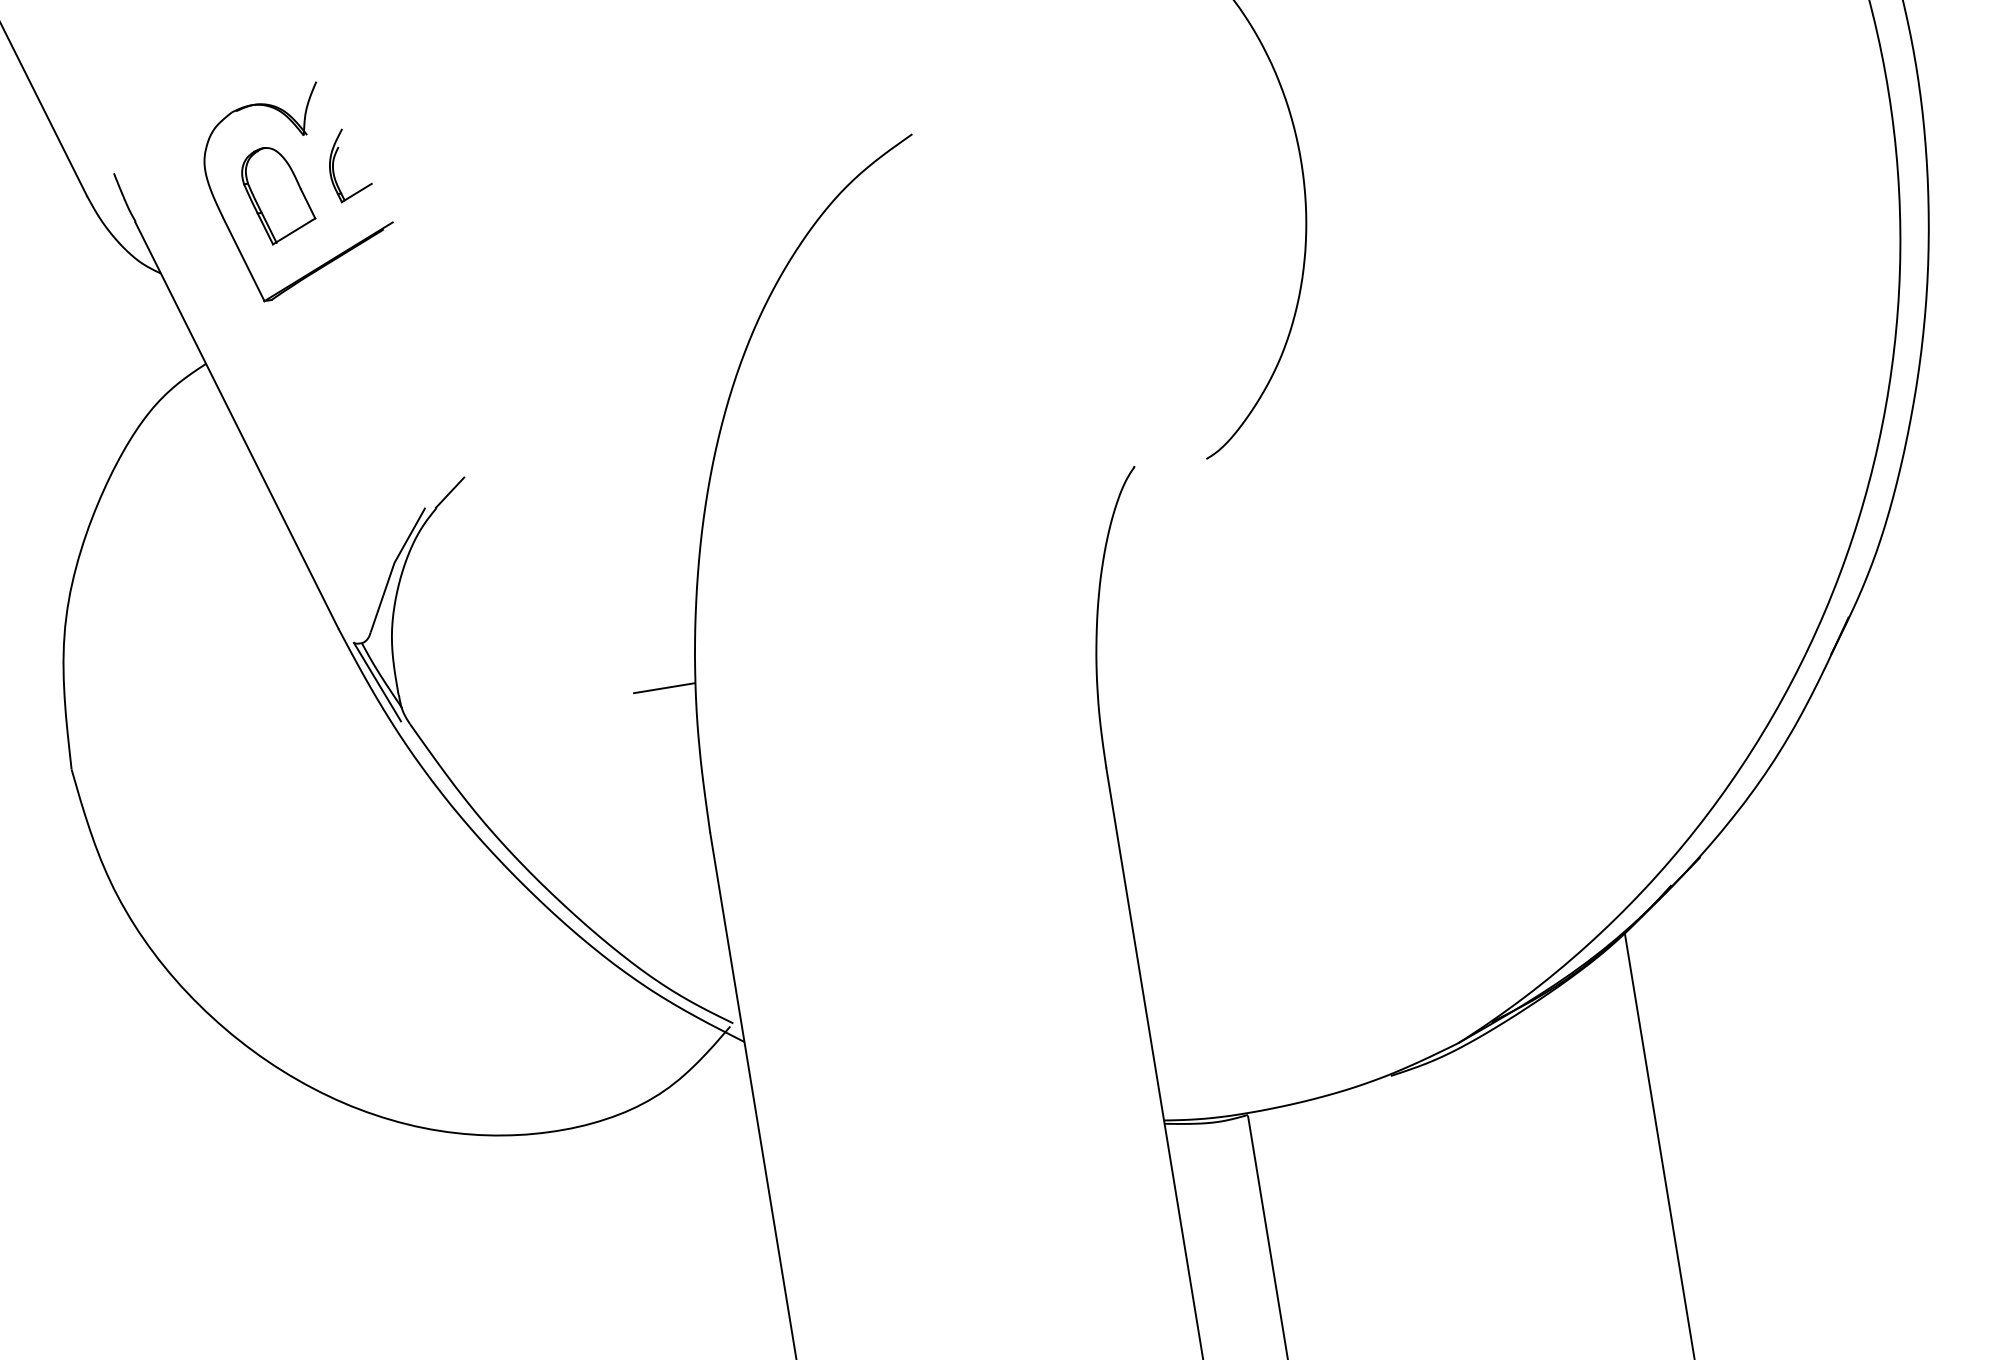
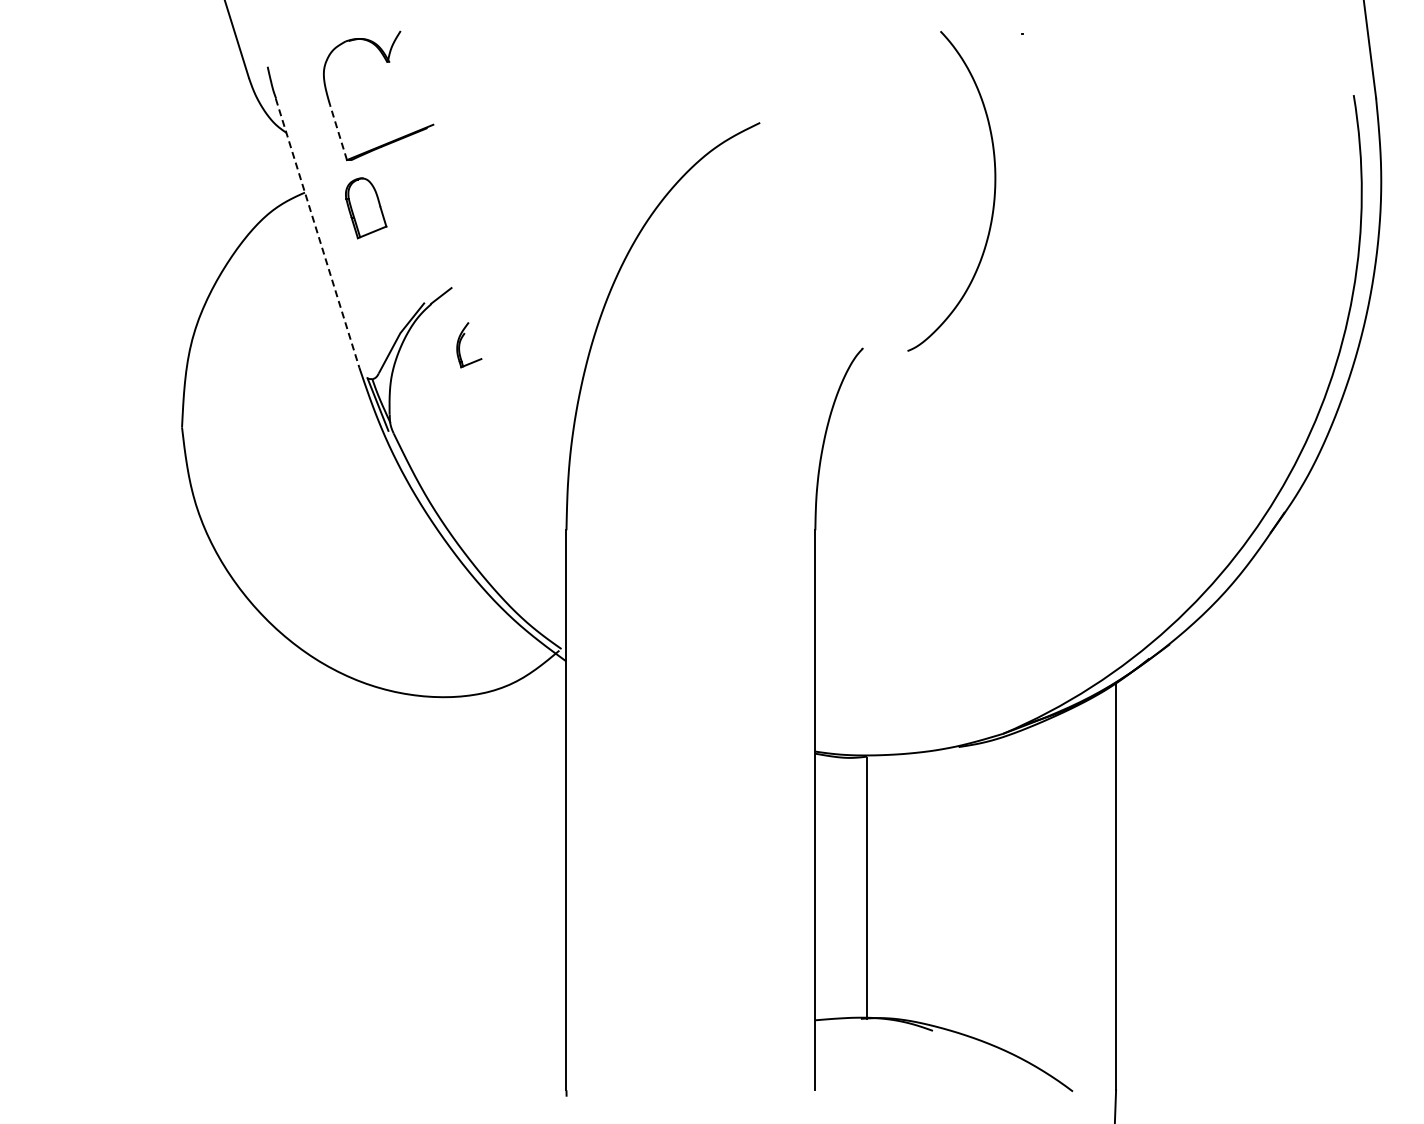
part: (335, 161) -> (461, 341), moved
part: (278, 194) -> (366, 208), moved
line: (243, 259) -> (338, 132), solid -> dashed
line: (236, 425) -> (317, 233), solid -> dashed
line: (663, 689) -> (552, 437), removed

